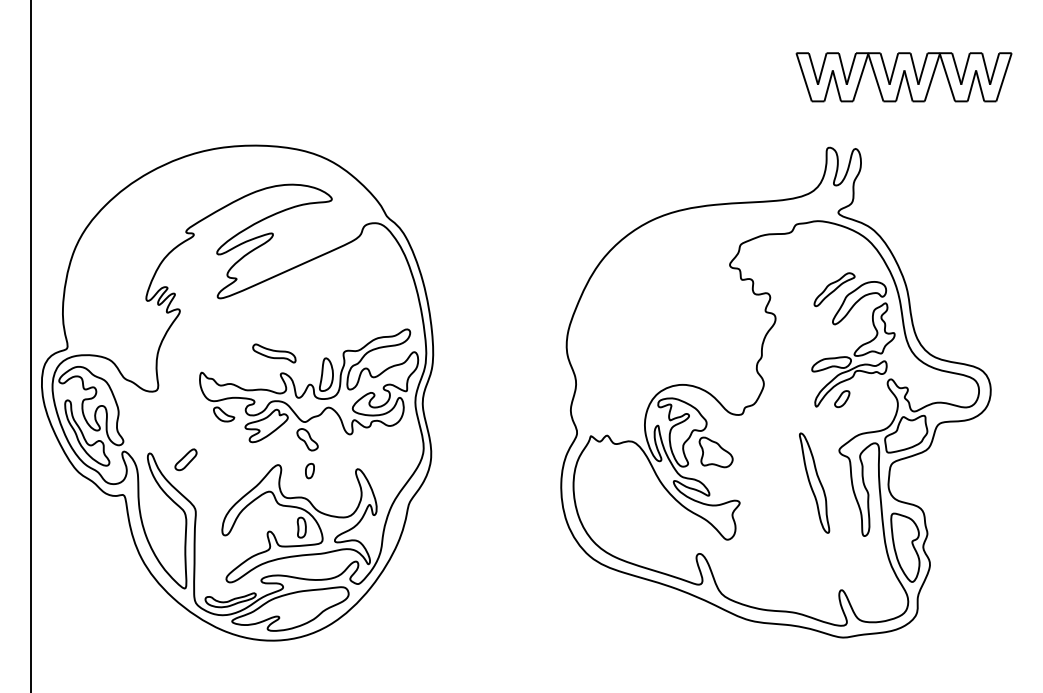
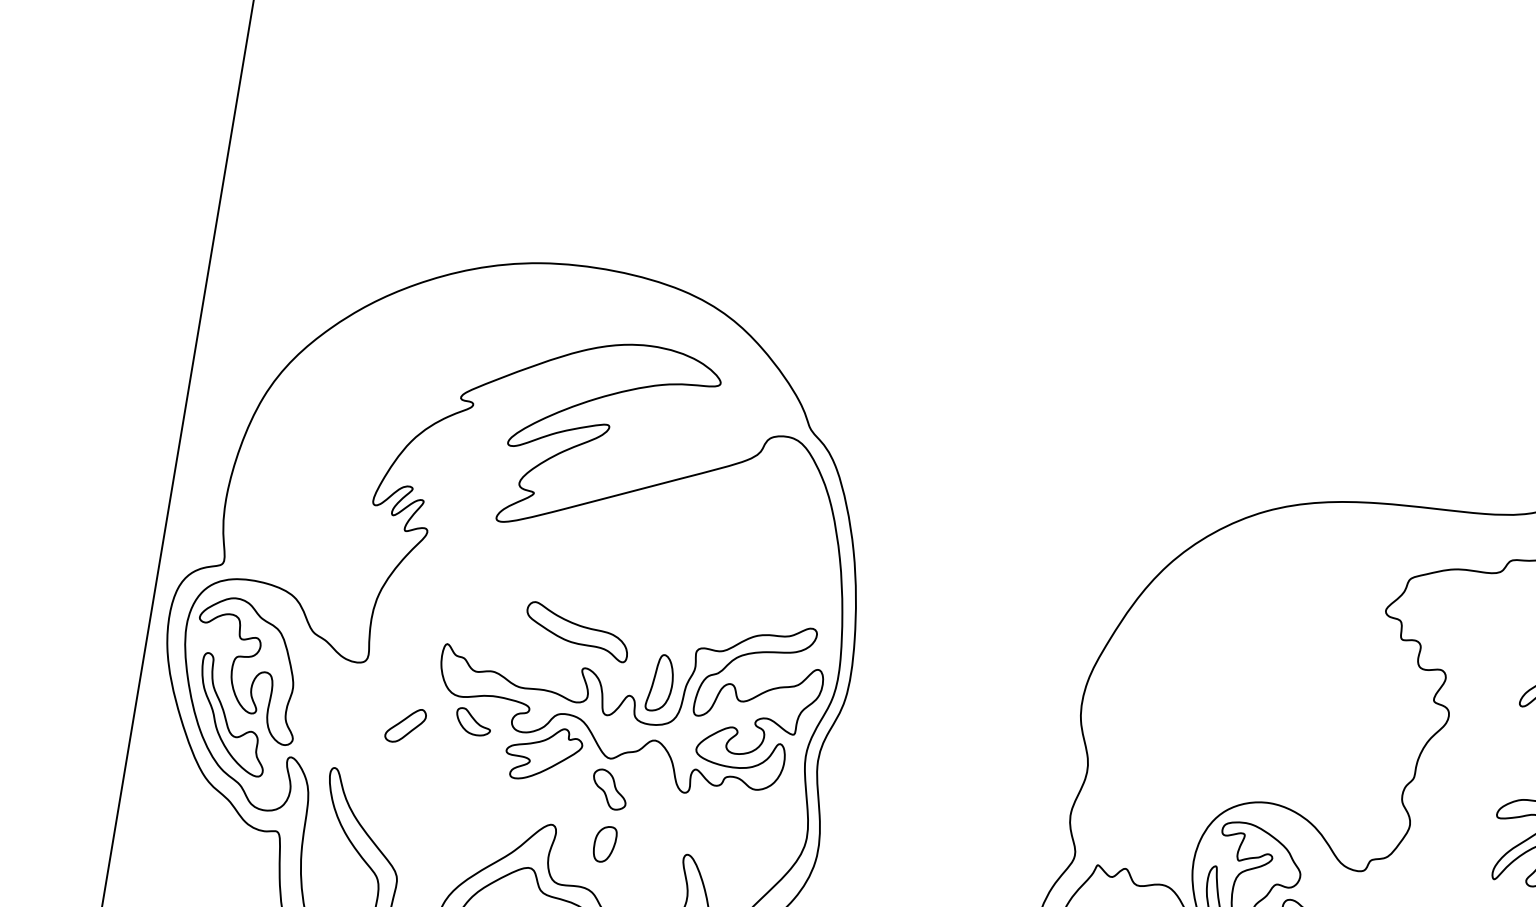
part: (274, 353) -> (577, 631), size x1.43
part: (185, 459) -> (404, 724), moved
part: (309, 470) -> (604, 843), size x1.43

